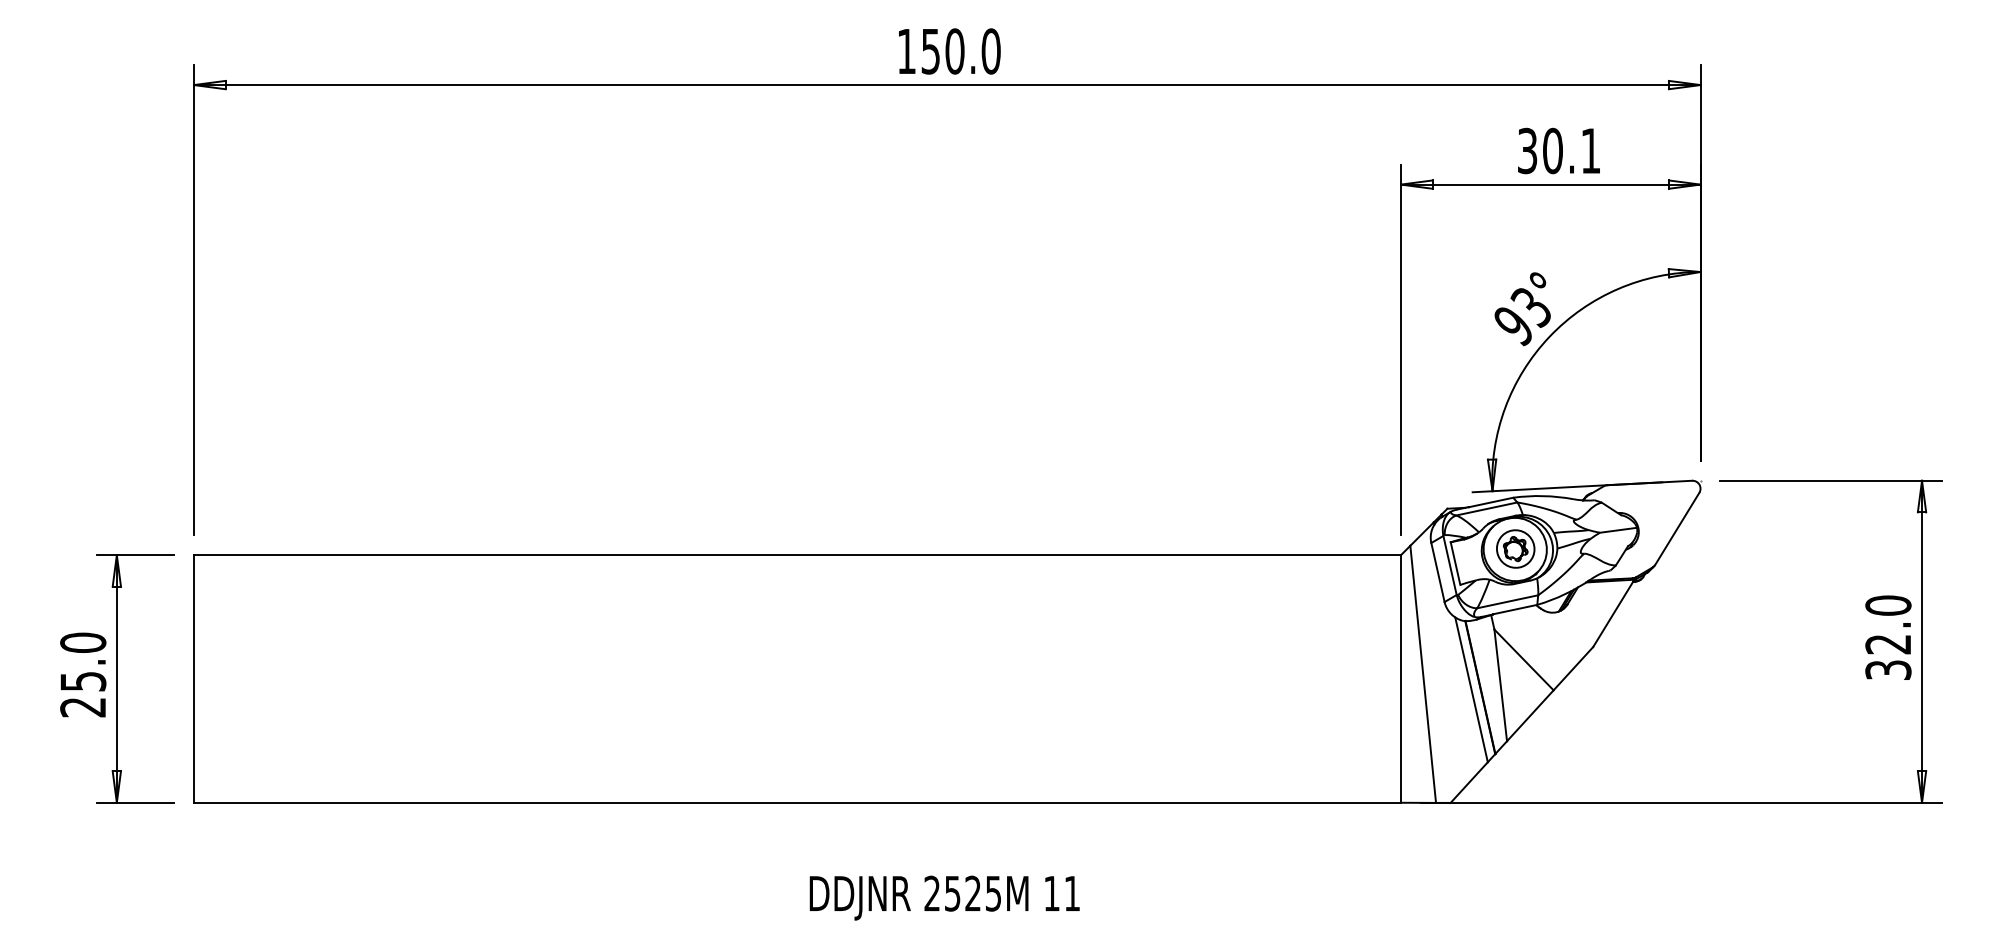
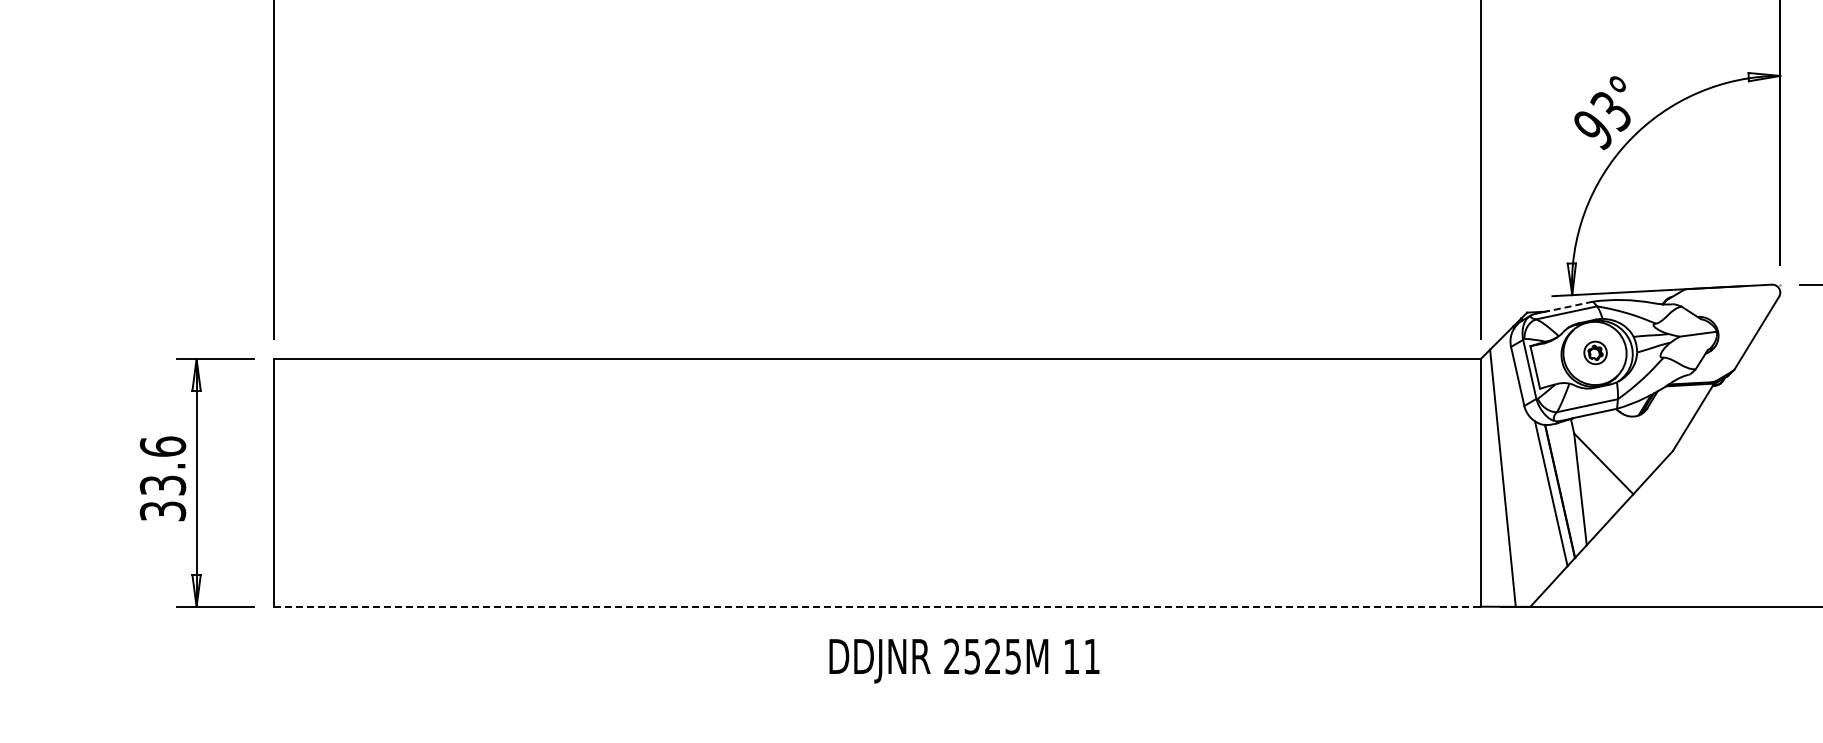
line: (1491, 502) -> (1571, 306), solid -> dashed
part: (1515, 548) -> (1595, 352), size x0.6
text: (83, 674) -> (163, 478), 25.0 -> 33.6
line: (797, 802) -> (877, 606), solid -> dashed
text: (944, 897) -> (964, 660), moved

